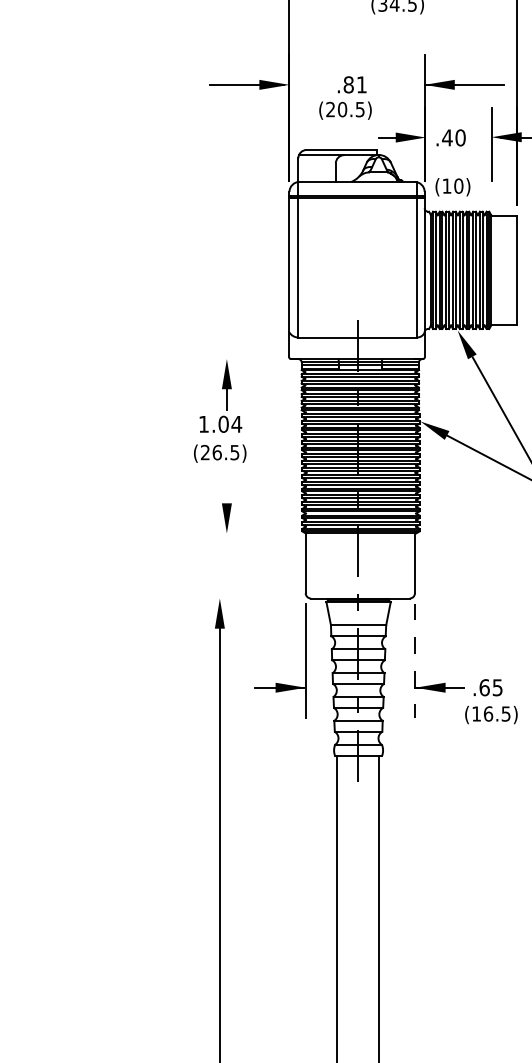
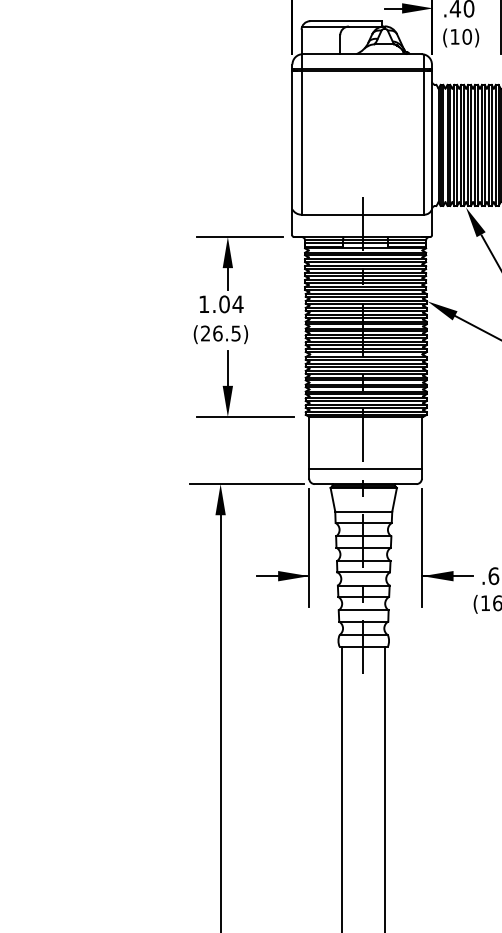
text: (452, 187) -> (460, 38), moved
line: (238, 359) -> (239, 237), added
line: (226, 486) -> (227, 368), added
line: (243, 533) -> (244, 417), added
line: (359, 584) -> (364, 469), added
line: (244, 598) -> (246, 484), added
line: (414, 661) -> (421, 549), dashed -> solid

